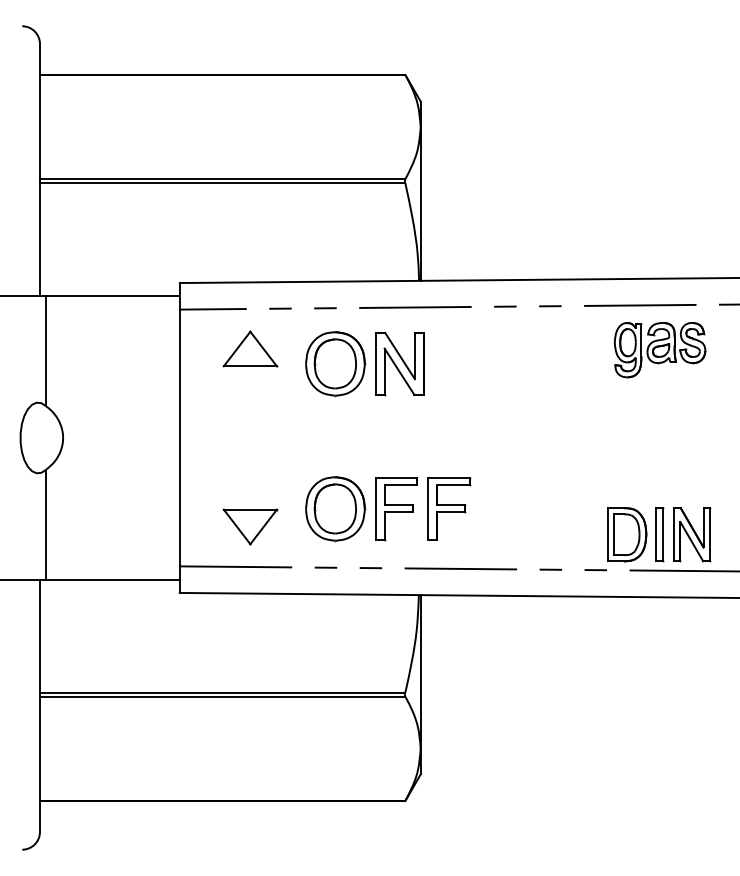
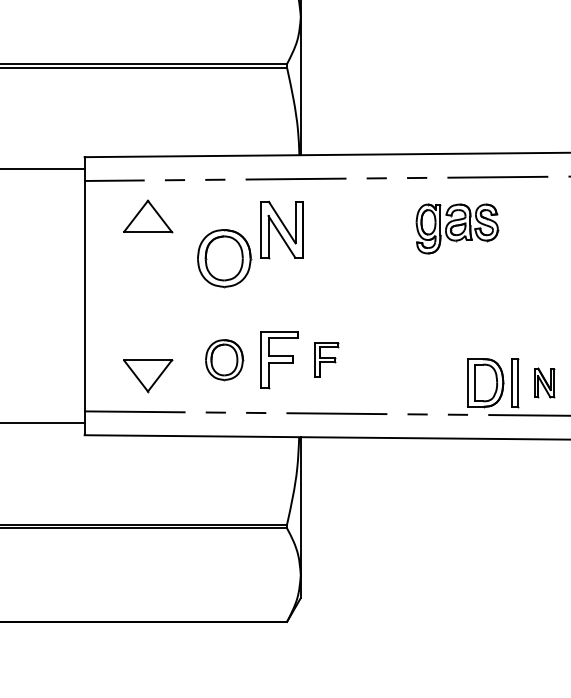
part: (659, 350) -> (456, 229), moved
part: (335, 364) -> (224, 258), moved
part: (449, 508) -> (326, 359), size x0.6
part: (335, 509) -> (224, 360), size x0.7
part: (692, 534) -> (544, 382), size x0.6

